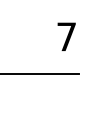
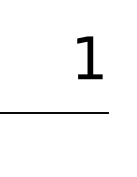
text: (66, 36) -> (88, 57), 7 -> 1

